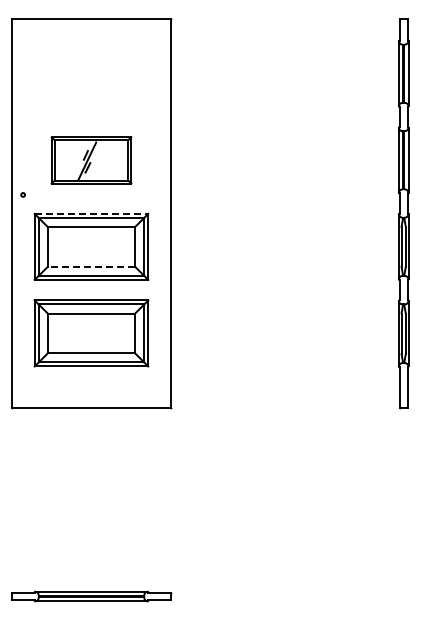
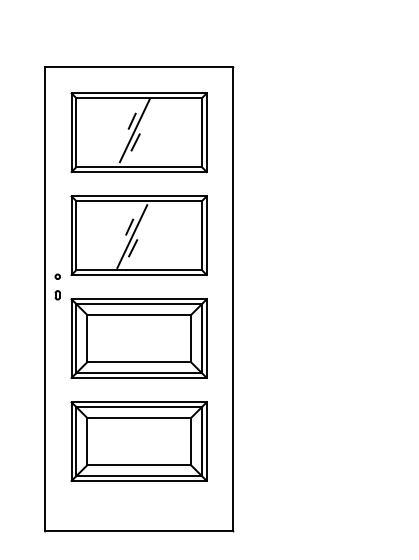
part: (91, 73) -> (139, 132), added
part: (91, 160) -> (139, 235), size x1.43
part: (22, 210) -> (57, 295), added
line: (91, 213) -> (139, 298), dashed -> solid
line: (91, 266) -> (139, 361), dashed -> solid

